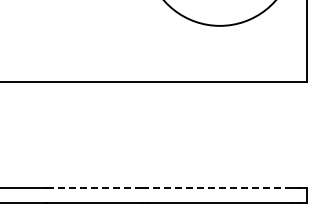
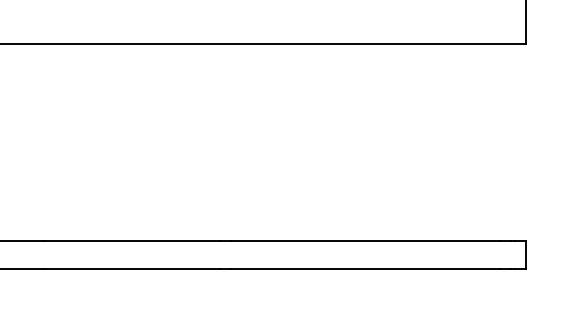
line: (93, 188) -> (131, 242), dashed -> solid
line: (219, 188) -> (364, 242), dashed -> solid

